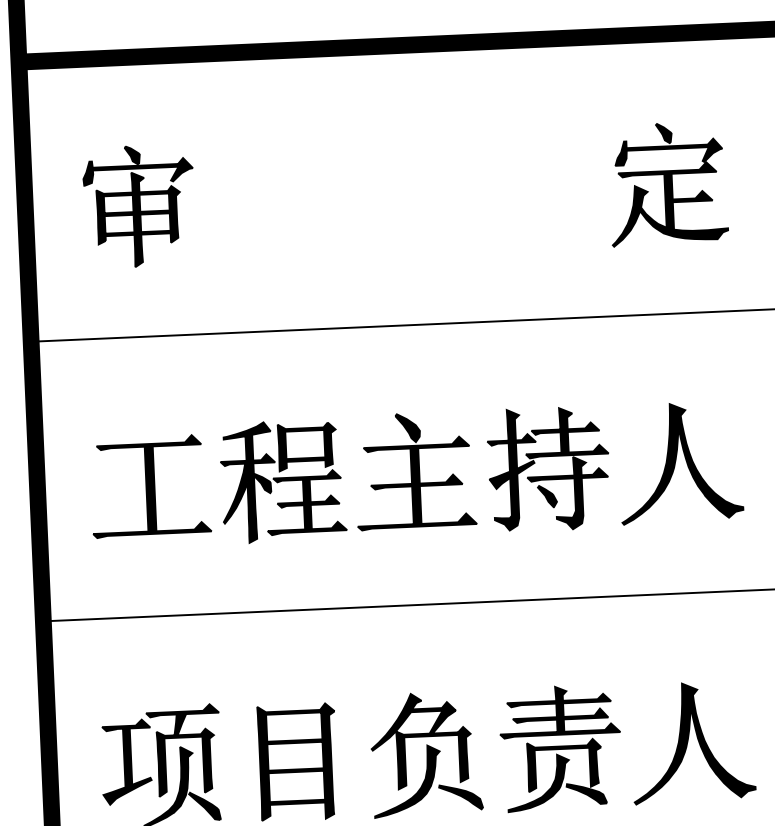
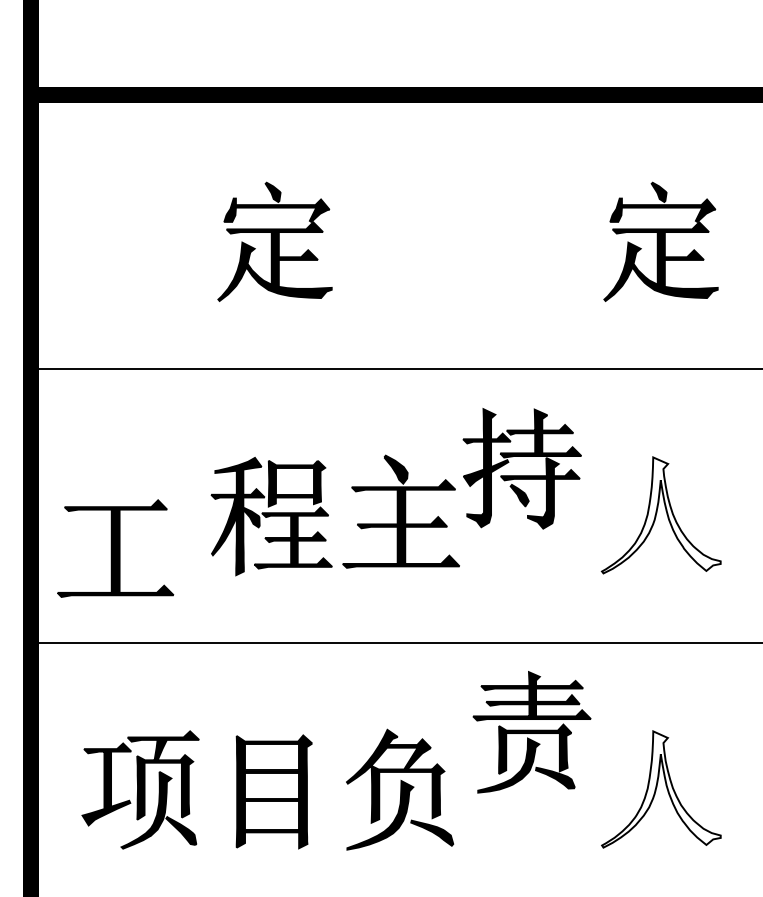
part: (273, 200) -> (274, 241), added
part: (139, 206) -> (142, 241), removed
fill: (680, 463) -> (661, 515), removed
part: (548, 476) -> (521, 475), moved
part: (150, 486) -> (115, 548), moved
fill: (692, 742) -> (661, 789), removed
part: (560, 748) -> (531, 732), moved

